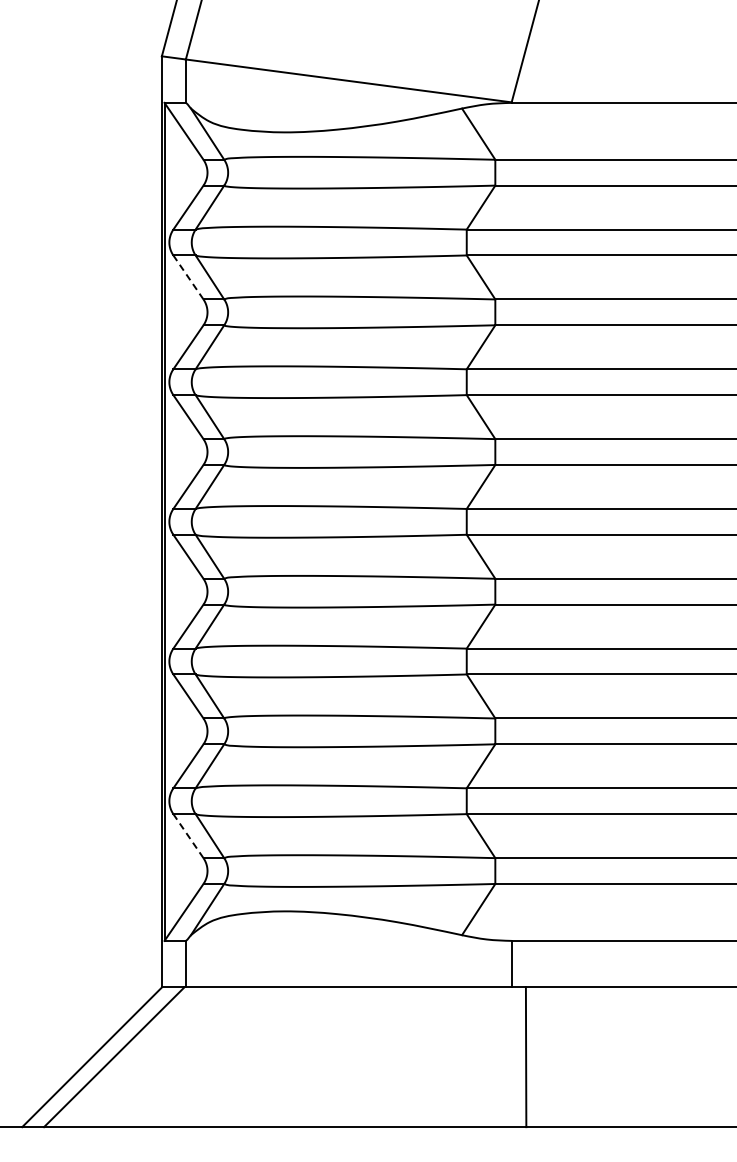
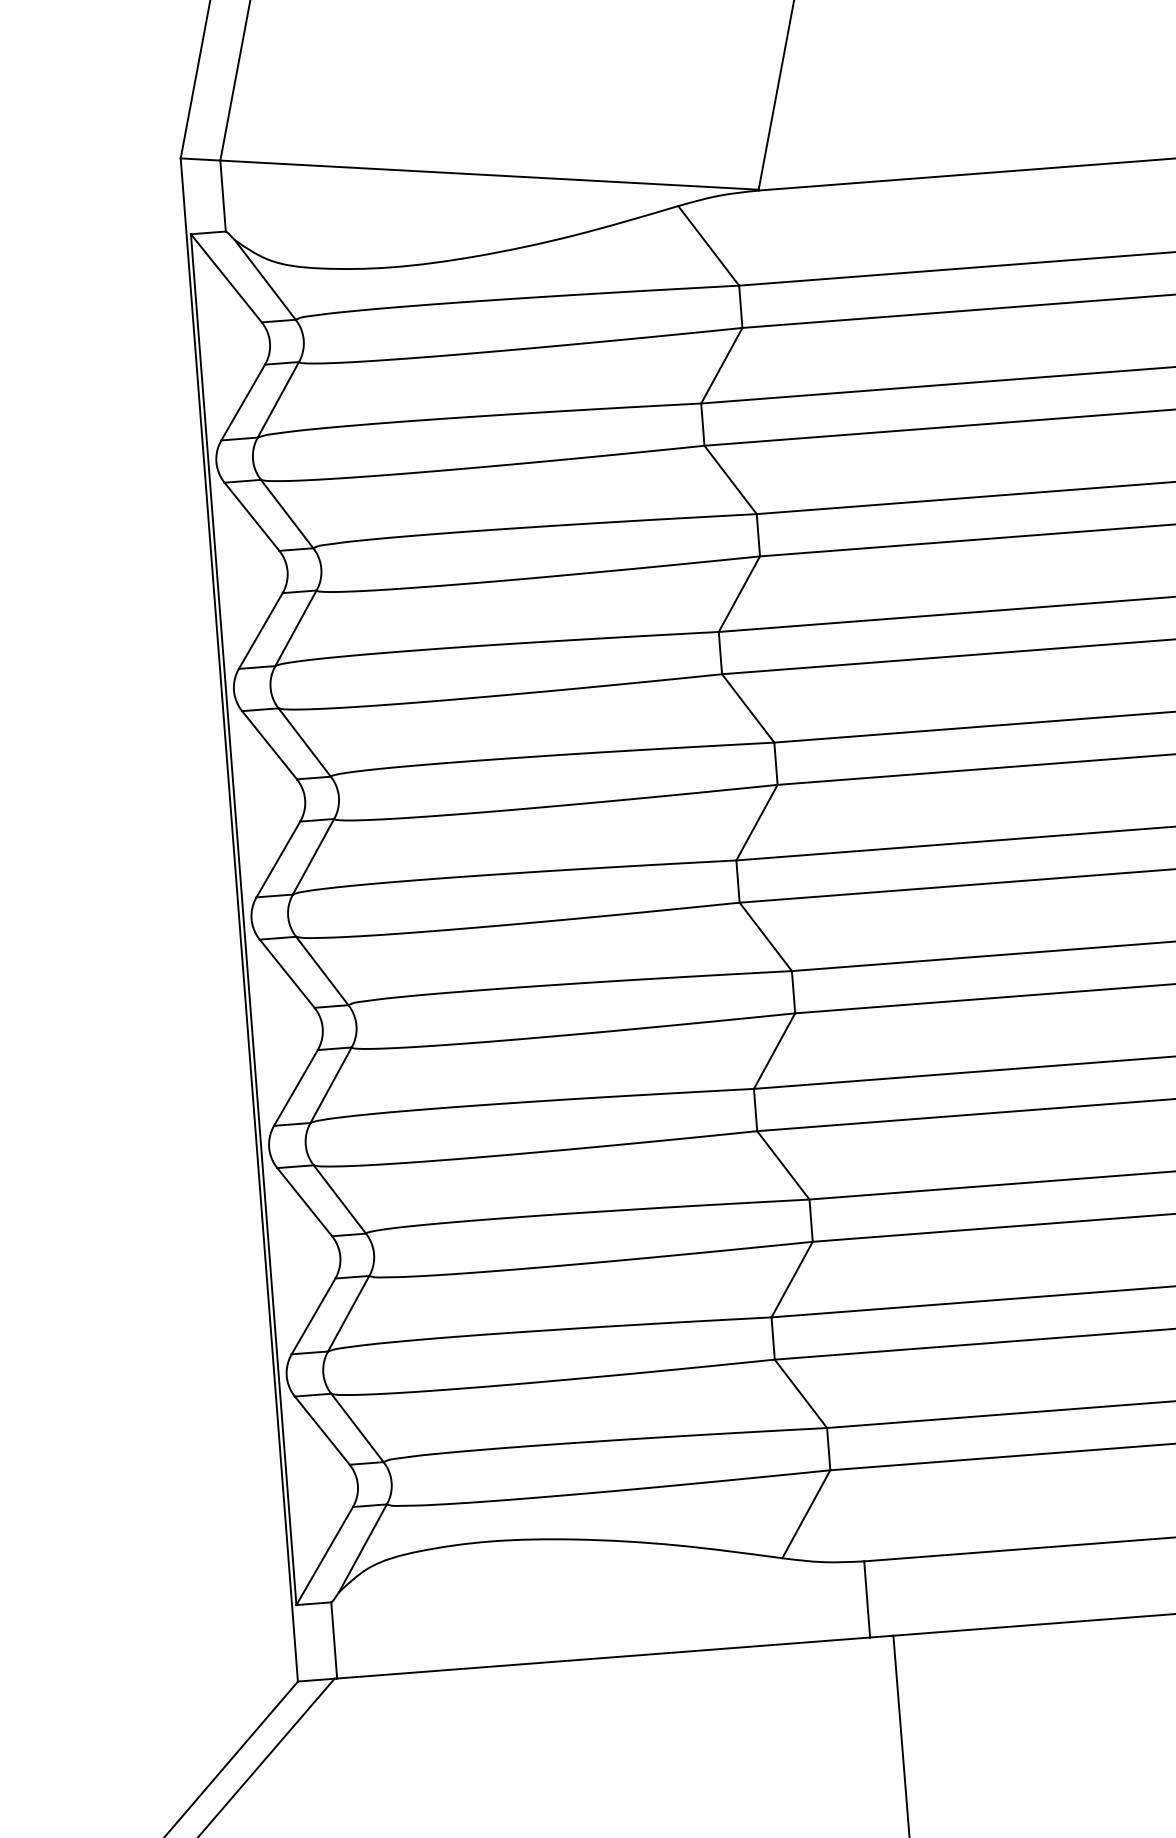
line: (188, 277) -> (252, 516), dashed -> solid
line: (188, 836) -> (322, 1431), dashed -> solid

